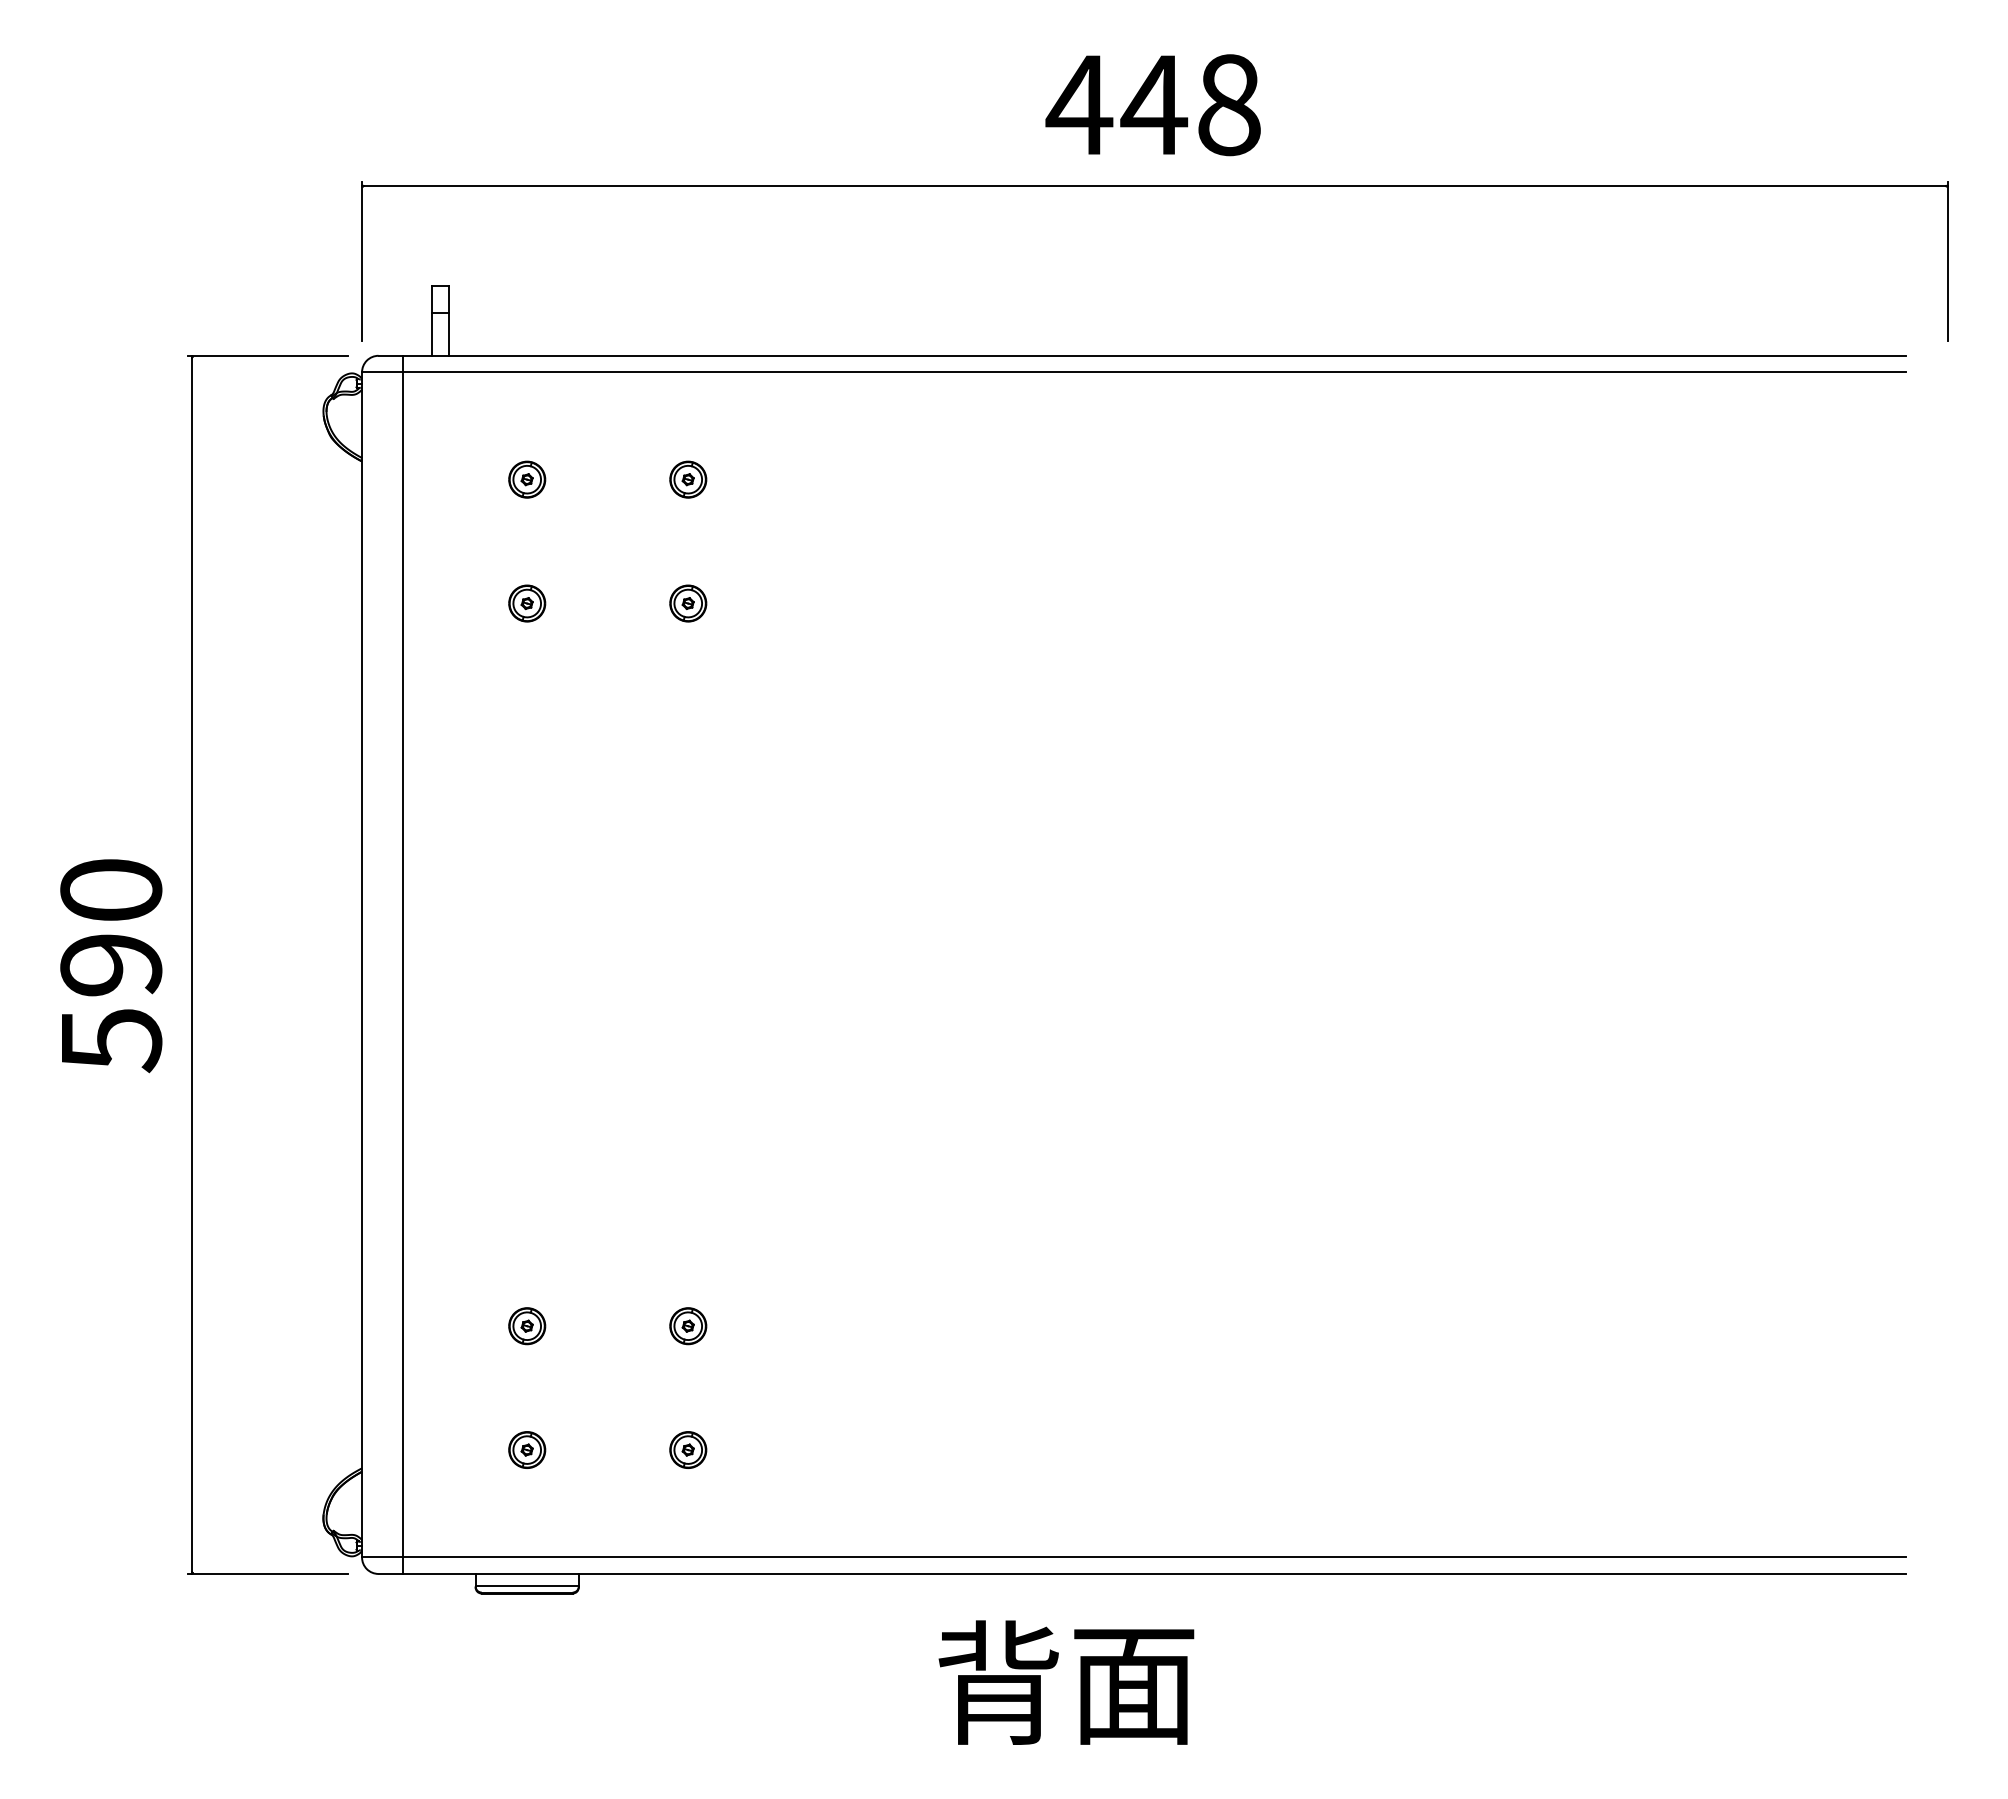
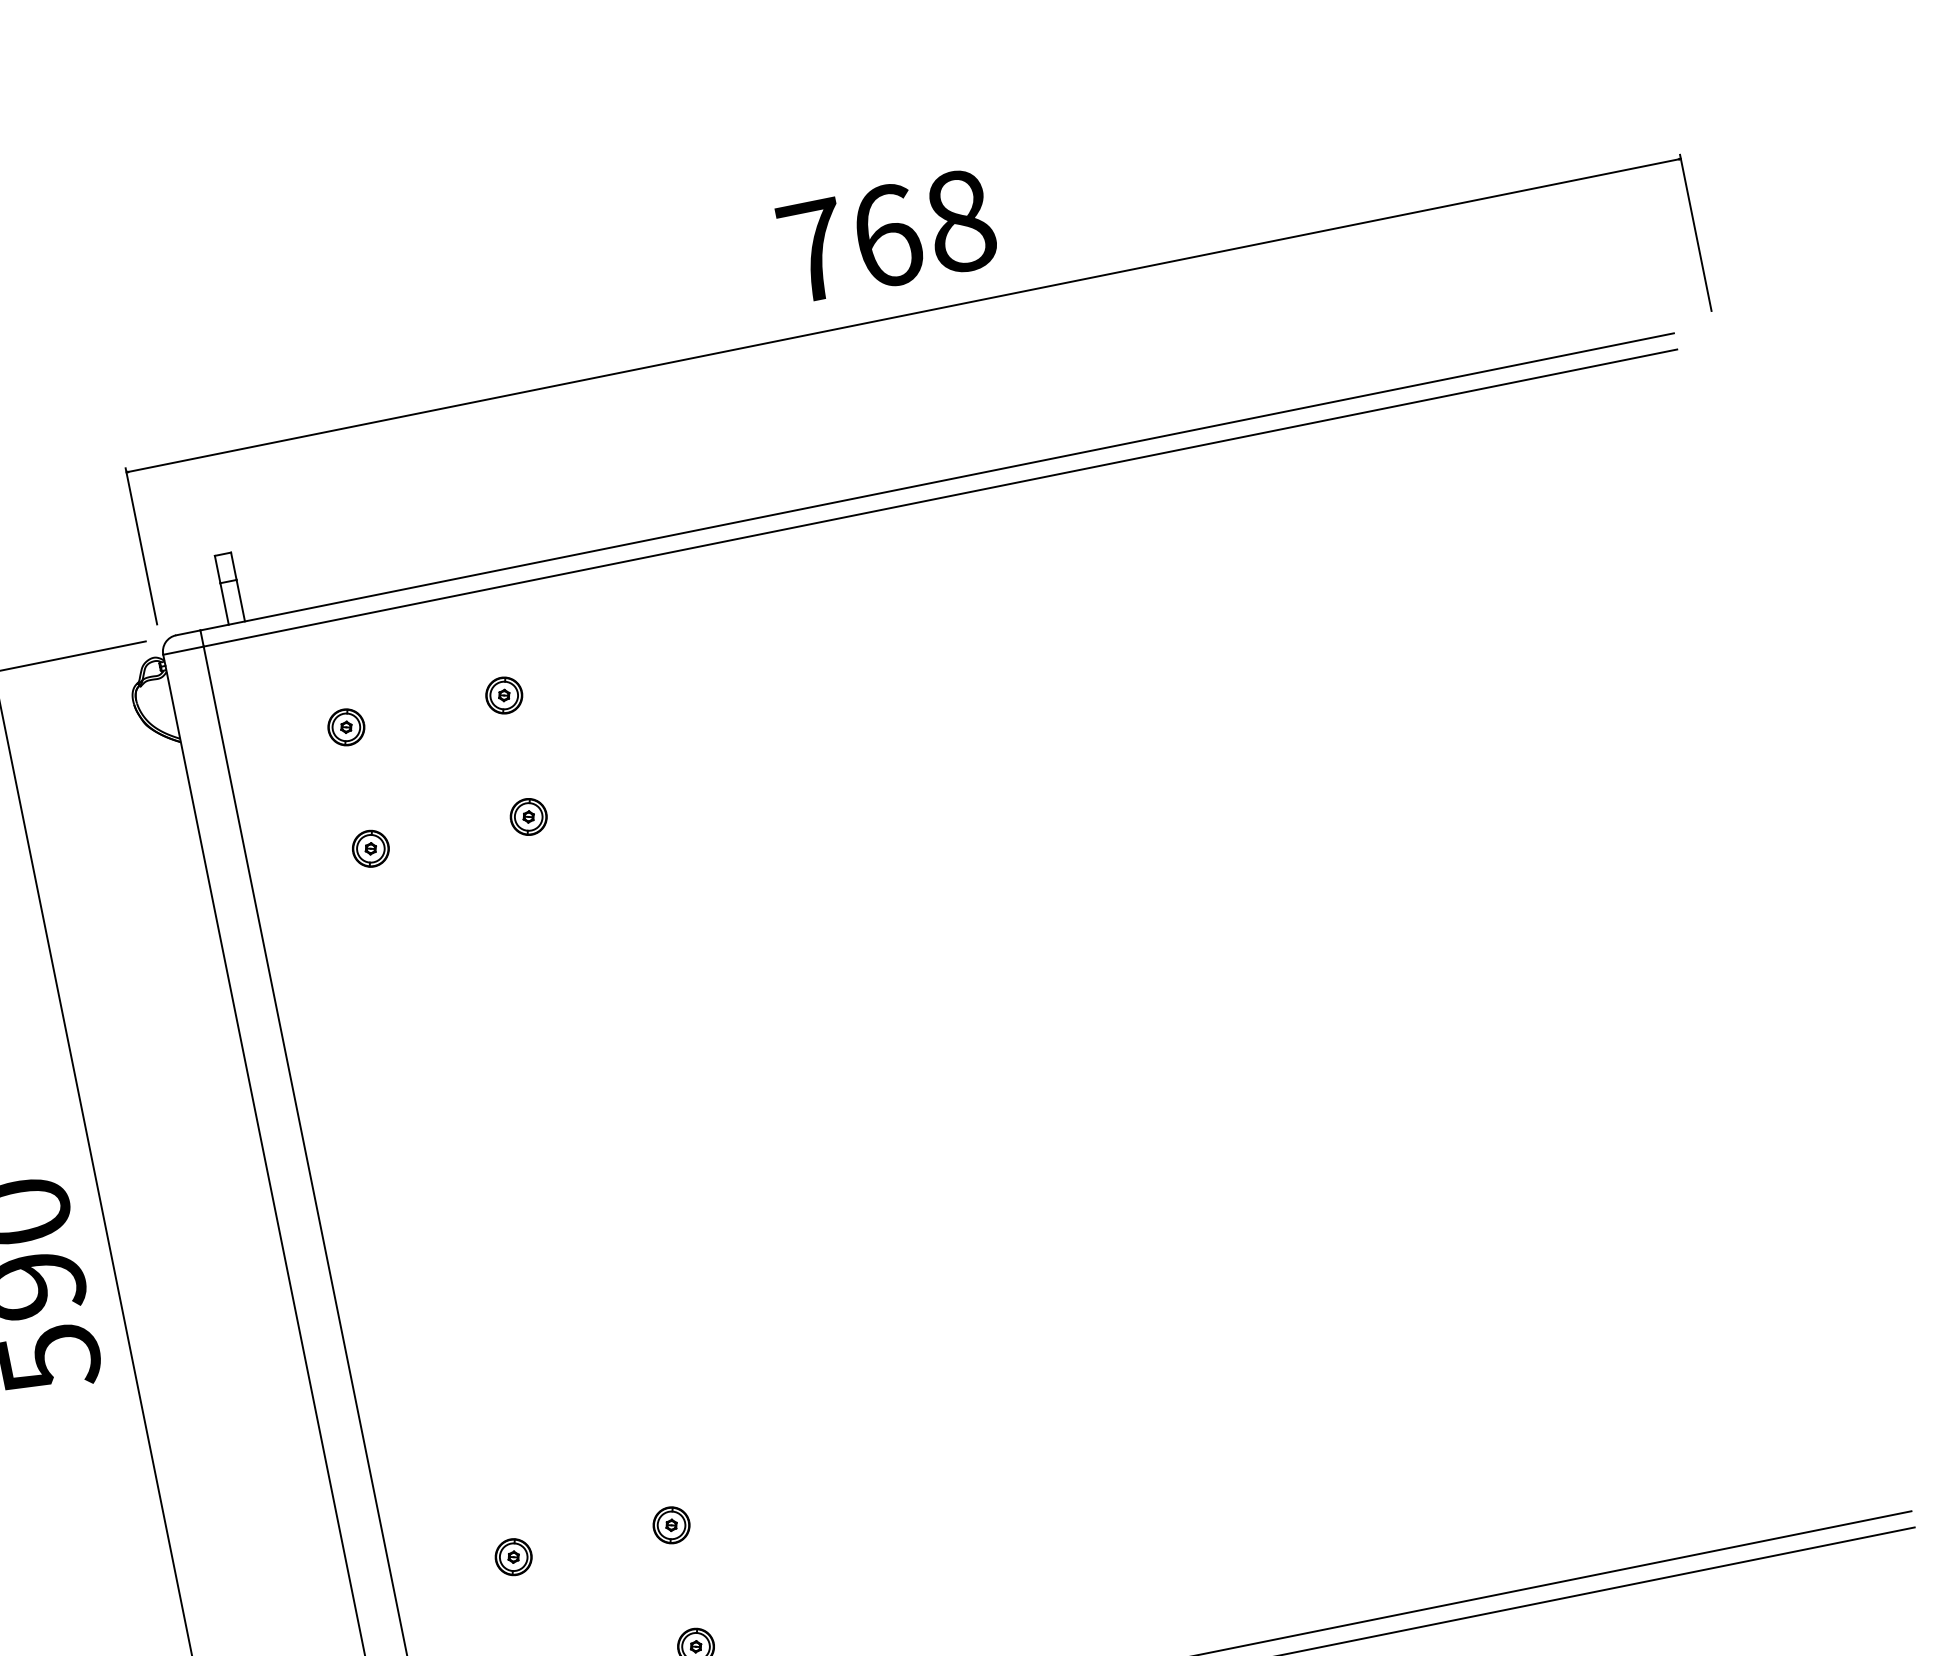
text: (1116, 105) -> (850, 244), 448 -> 768

